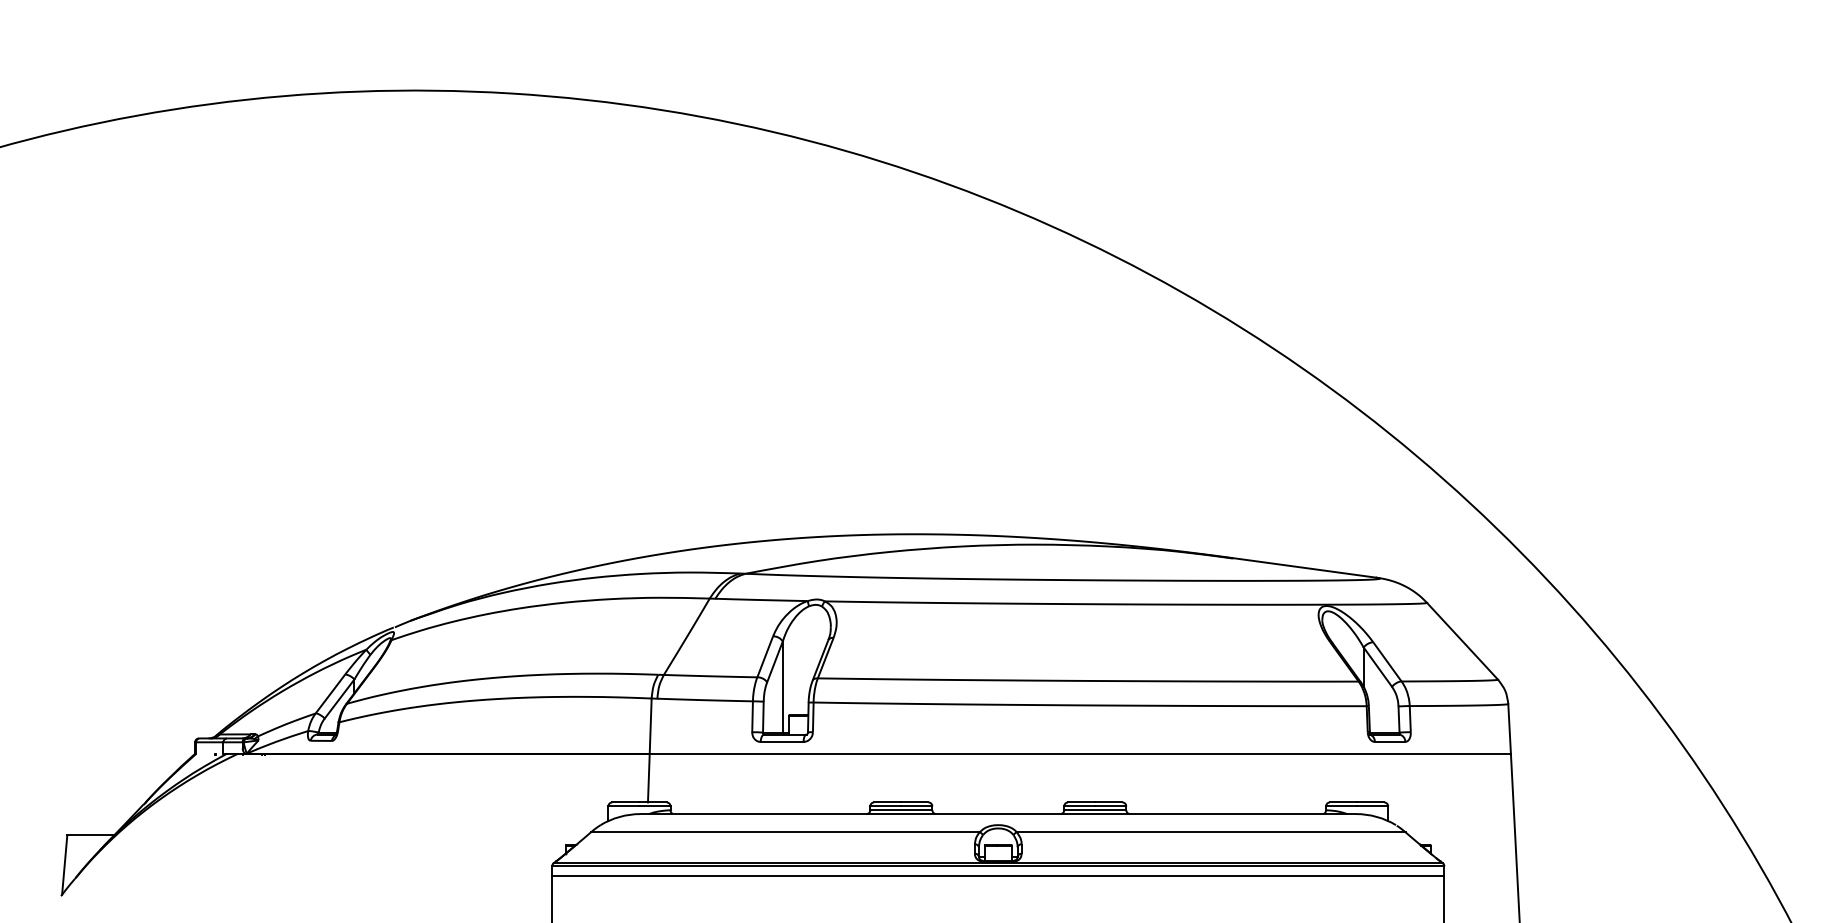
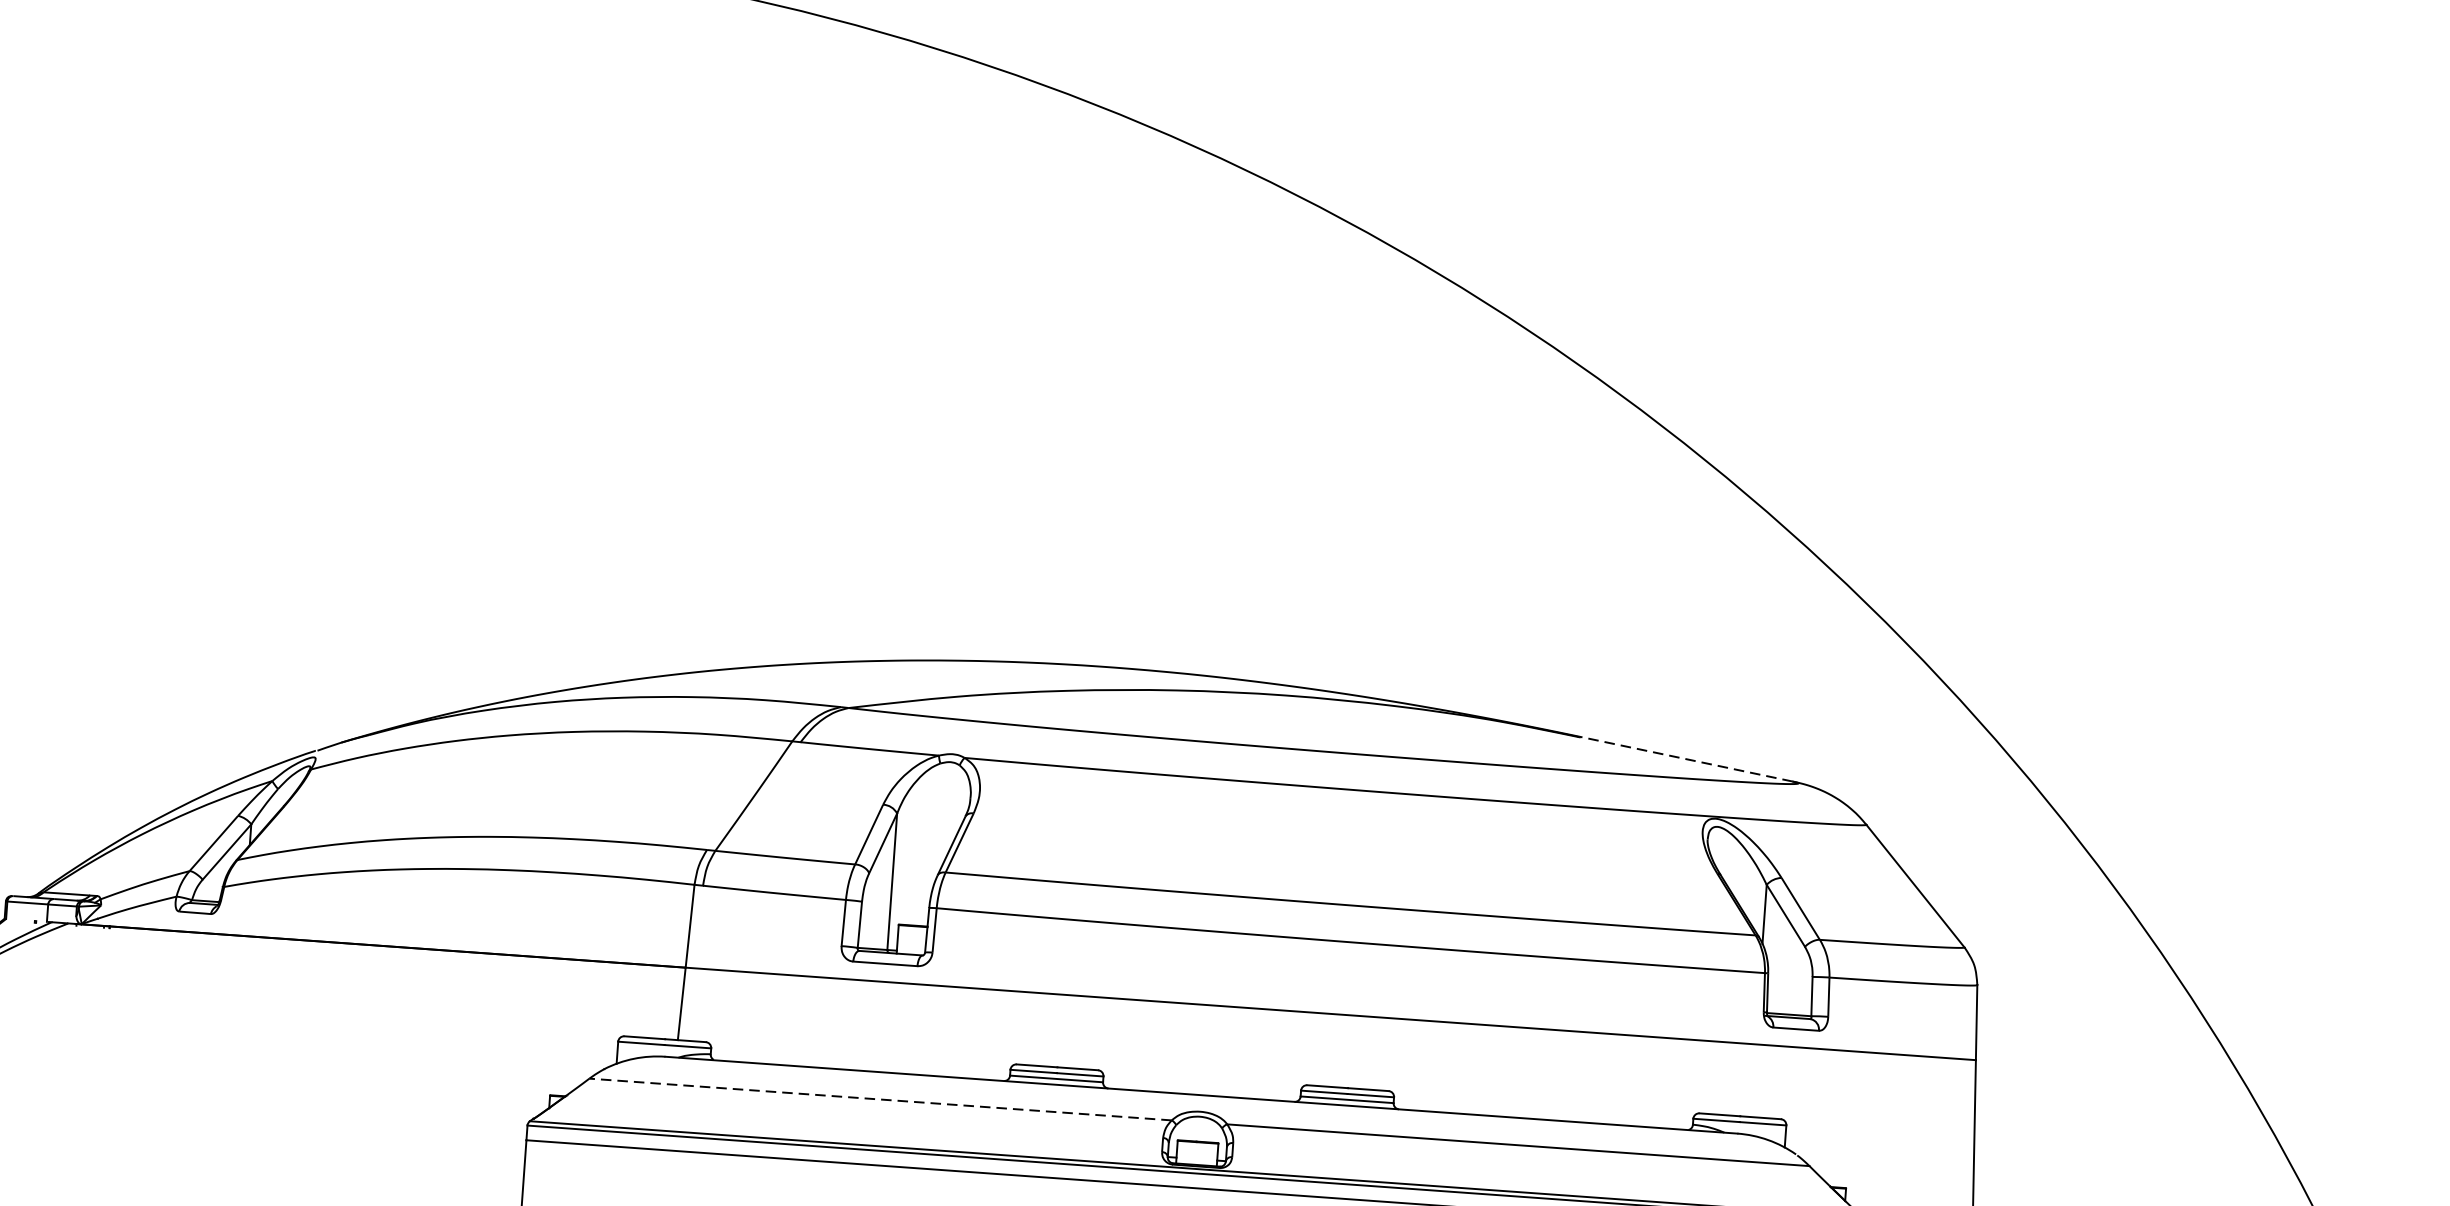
line: (1303, 567) -> (1685, 758), solid -> dashed
line: (784, 832) -> (879, 1099), solid -> dashed

